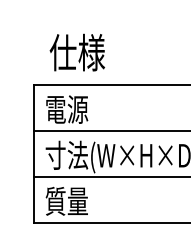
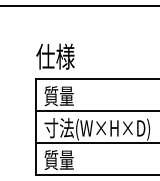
text: (77, 52) -> (55, 56), moved
text: (65, 109) -> (58, 96), 電源 -> 質量

